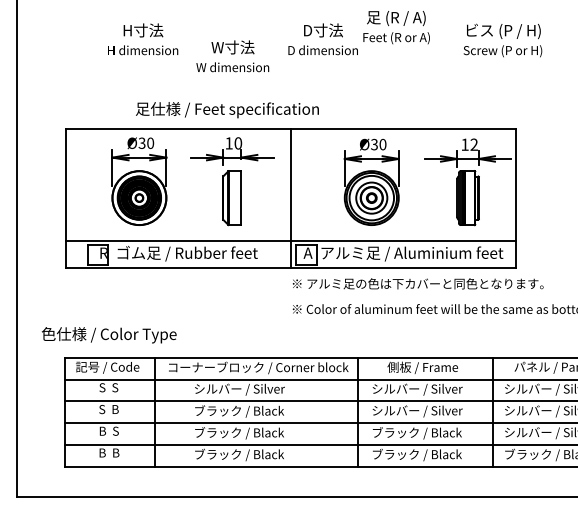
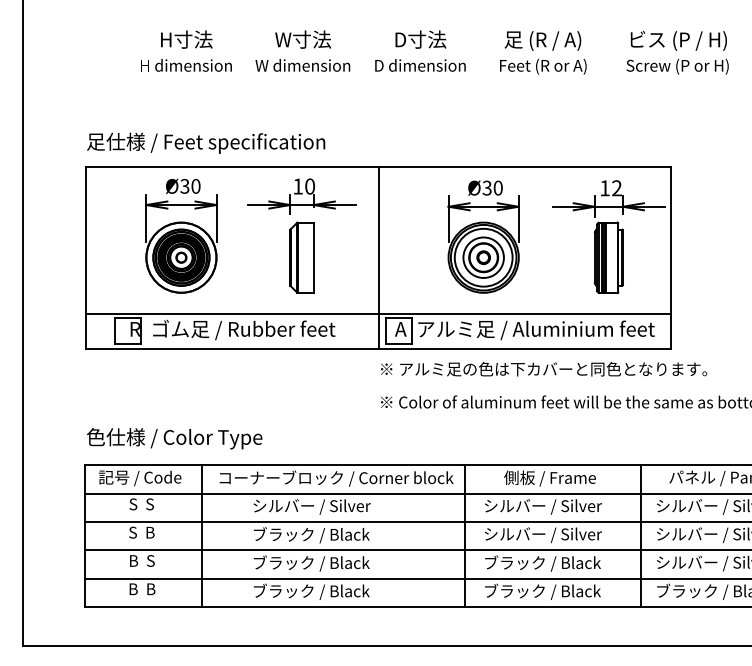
text: (396, 27) -> (543, 52), moved
text: (502, 40) -> (677, 52), moved
text: (232, 56) -> (302, 51), moved
text: (227, 110) -> (206, 143), moved
text: (108, 335) -> (173, 439), moved

